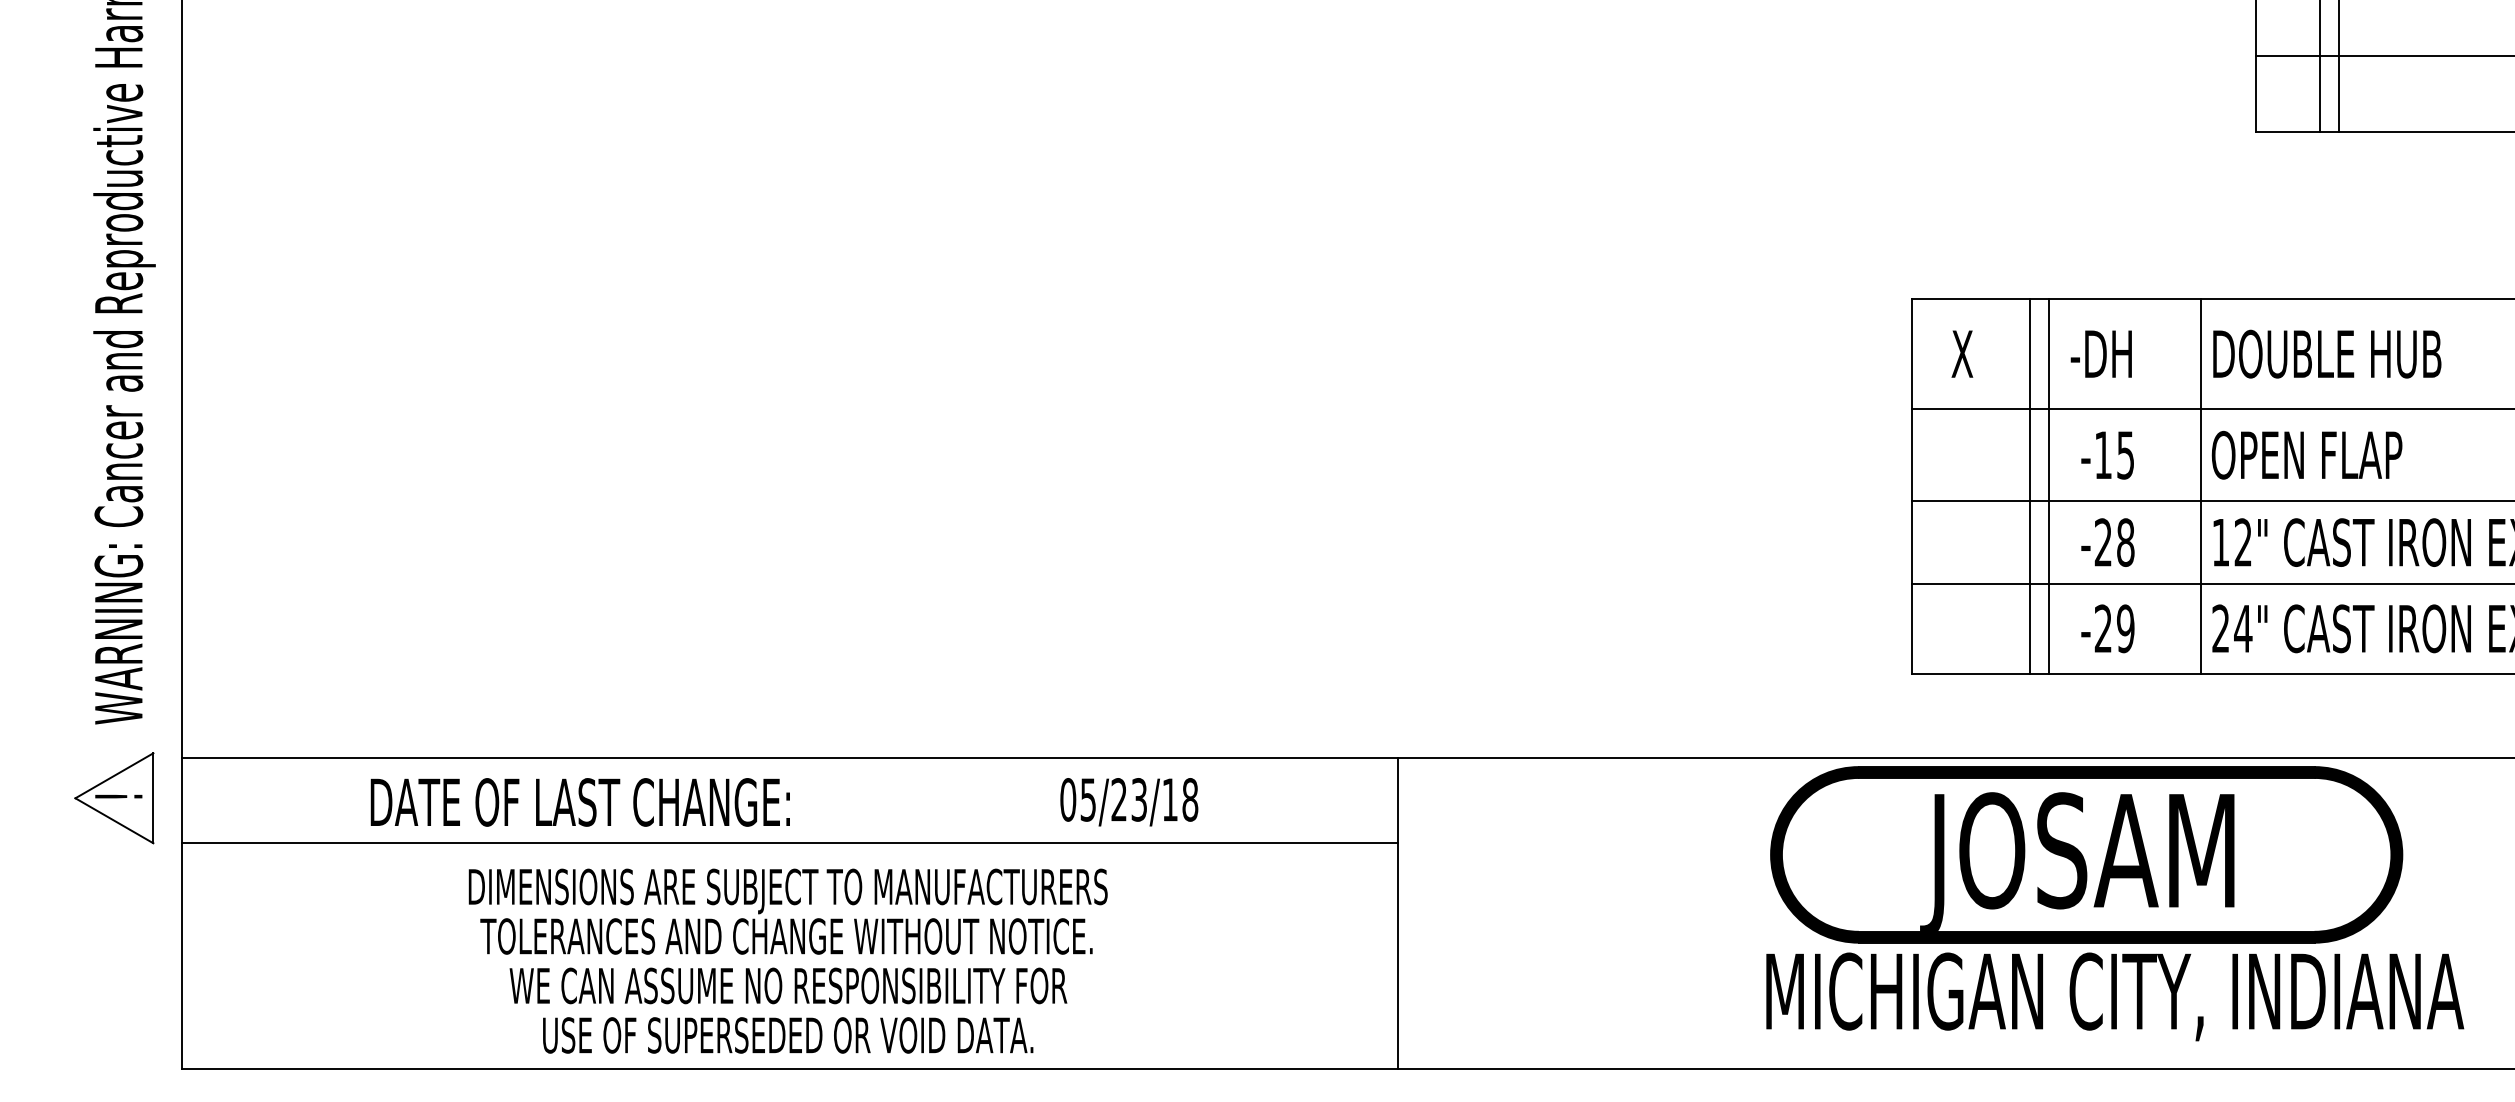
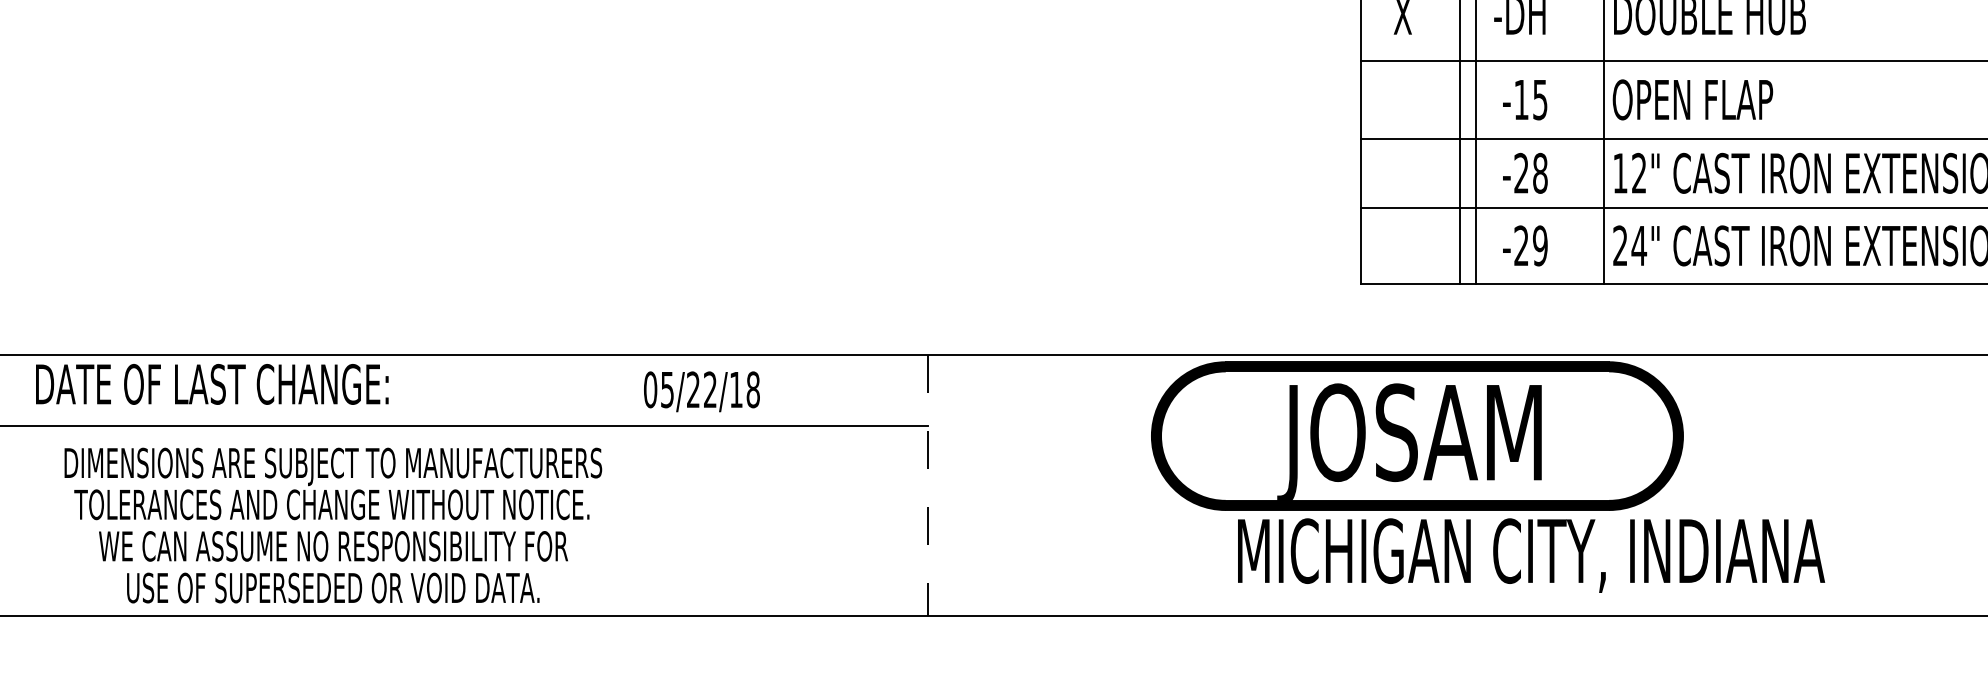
text: (1138, 799) -> (709, 389), 05/23/18 -> 05/22/18
text: (579, 802) -> (211, 384), moved
part: (2086, 854) -> (1417, 435), moved
line: (1398, 913) -> (928, 485), solid -> dashed
text: (787, 960) -> (332, 524), moved

